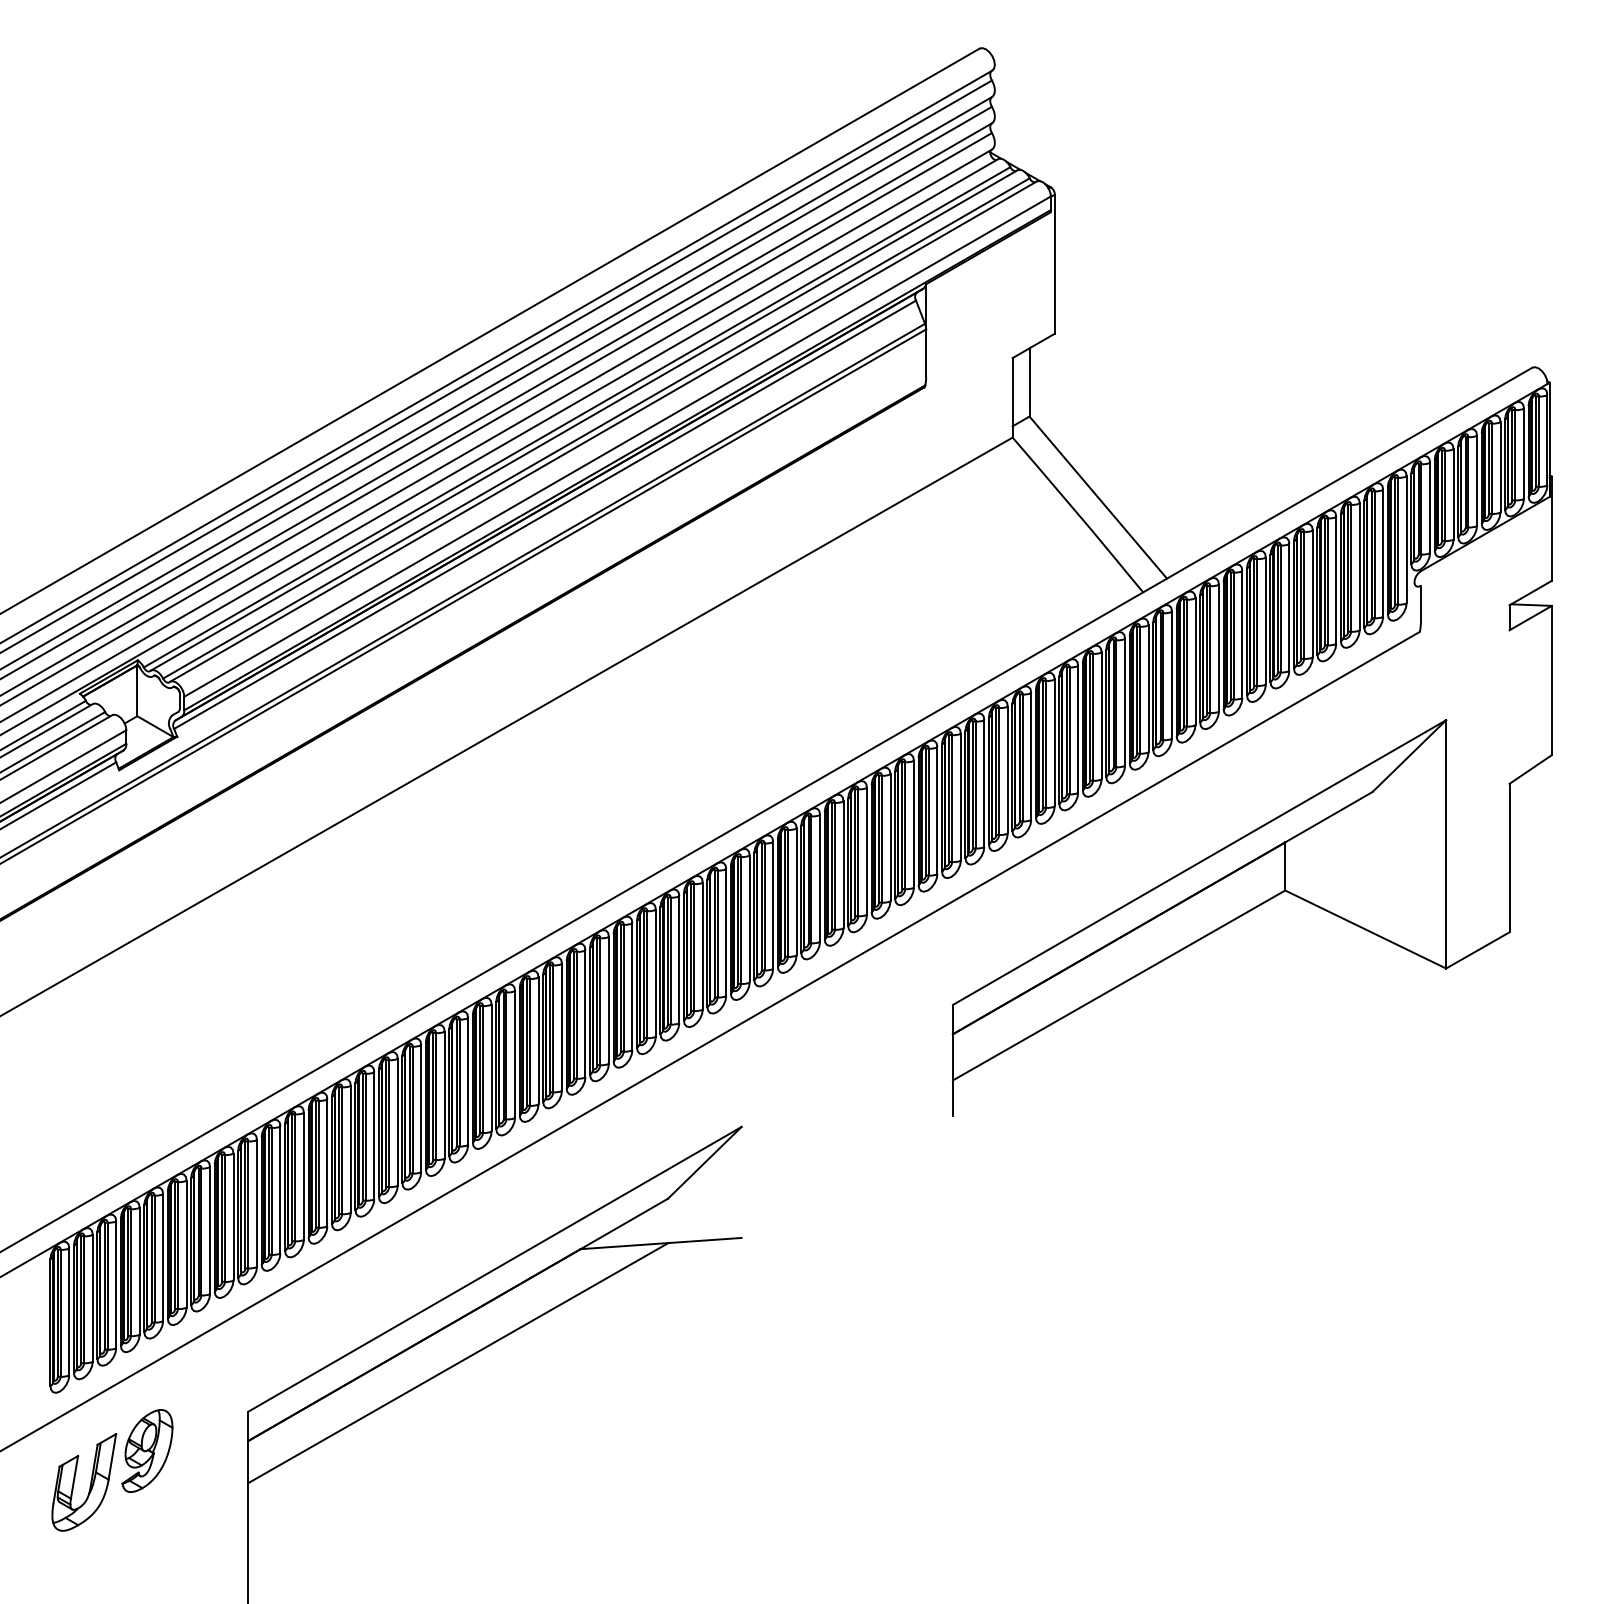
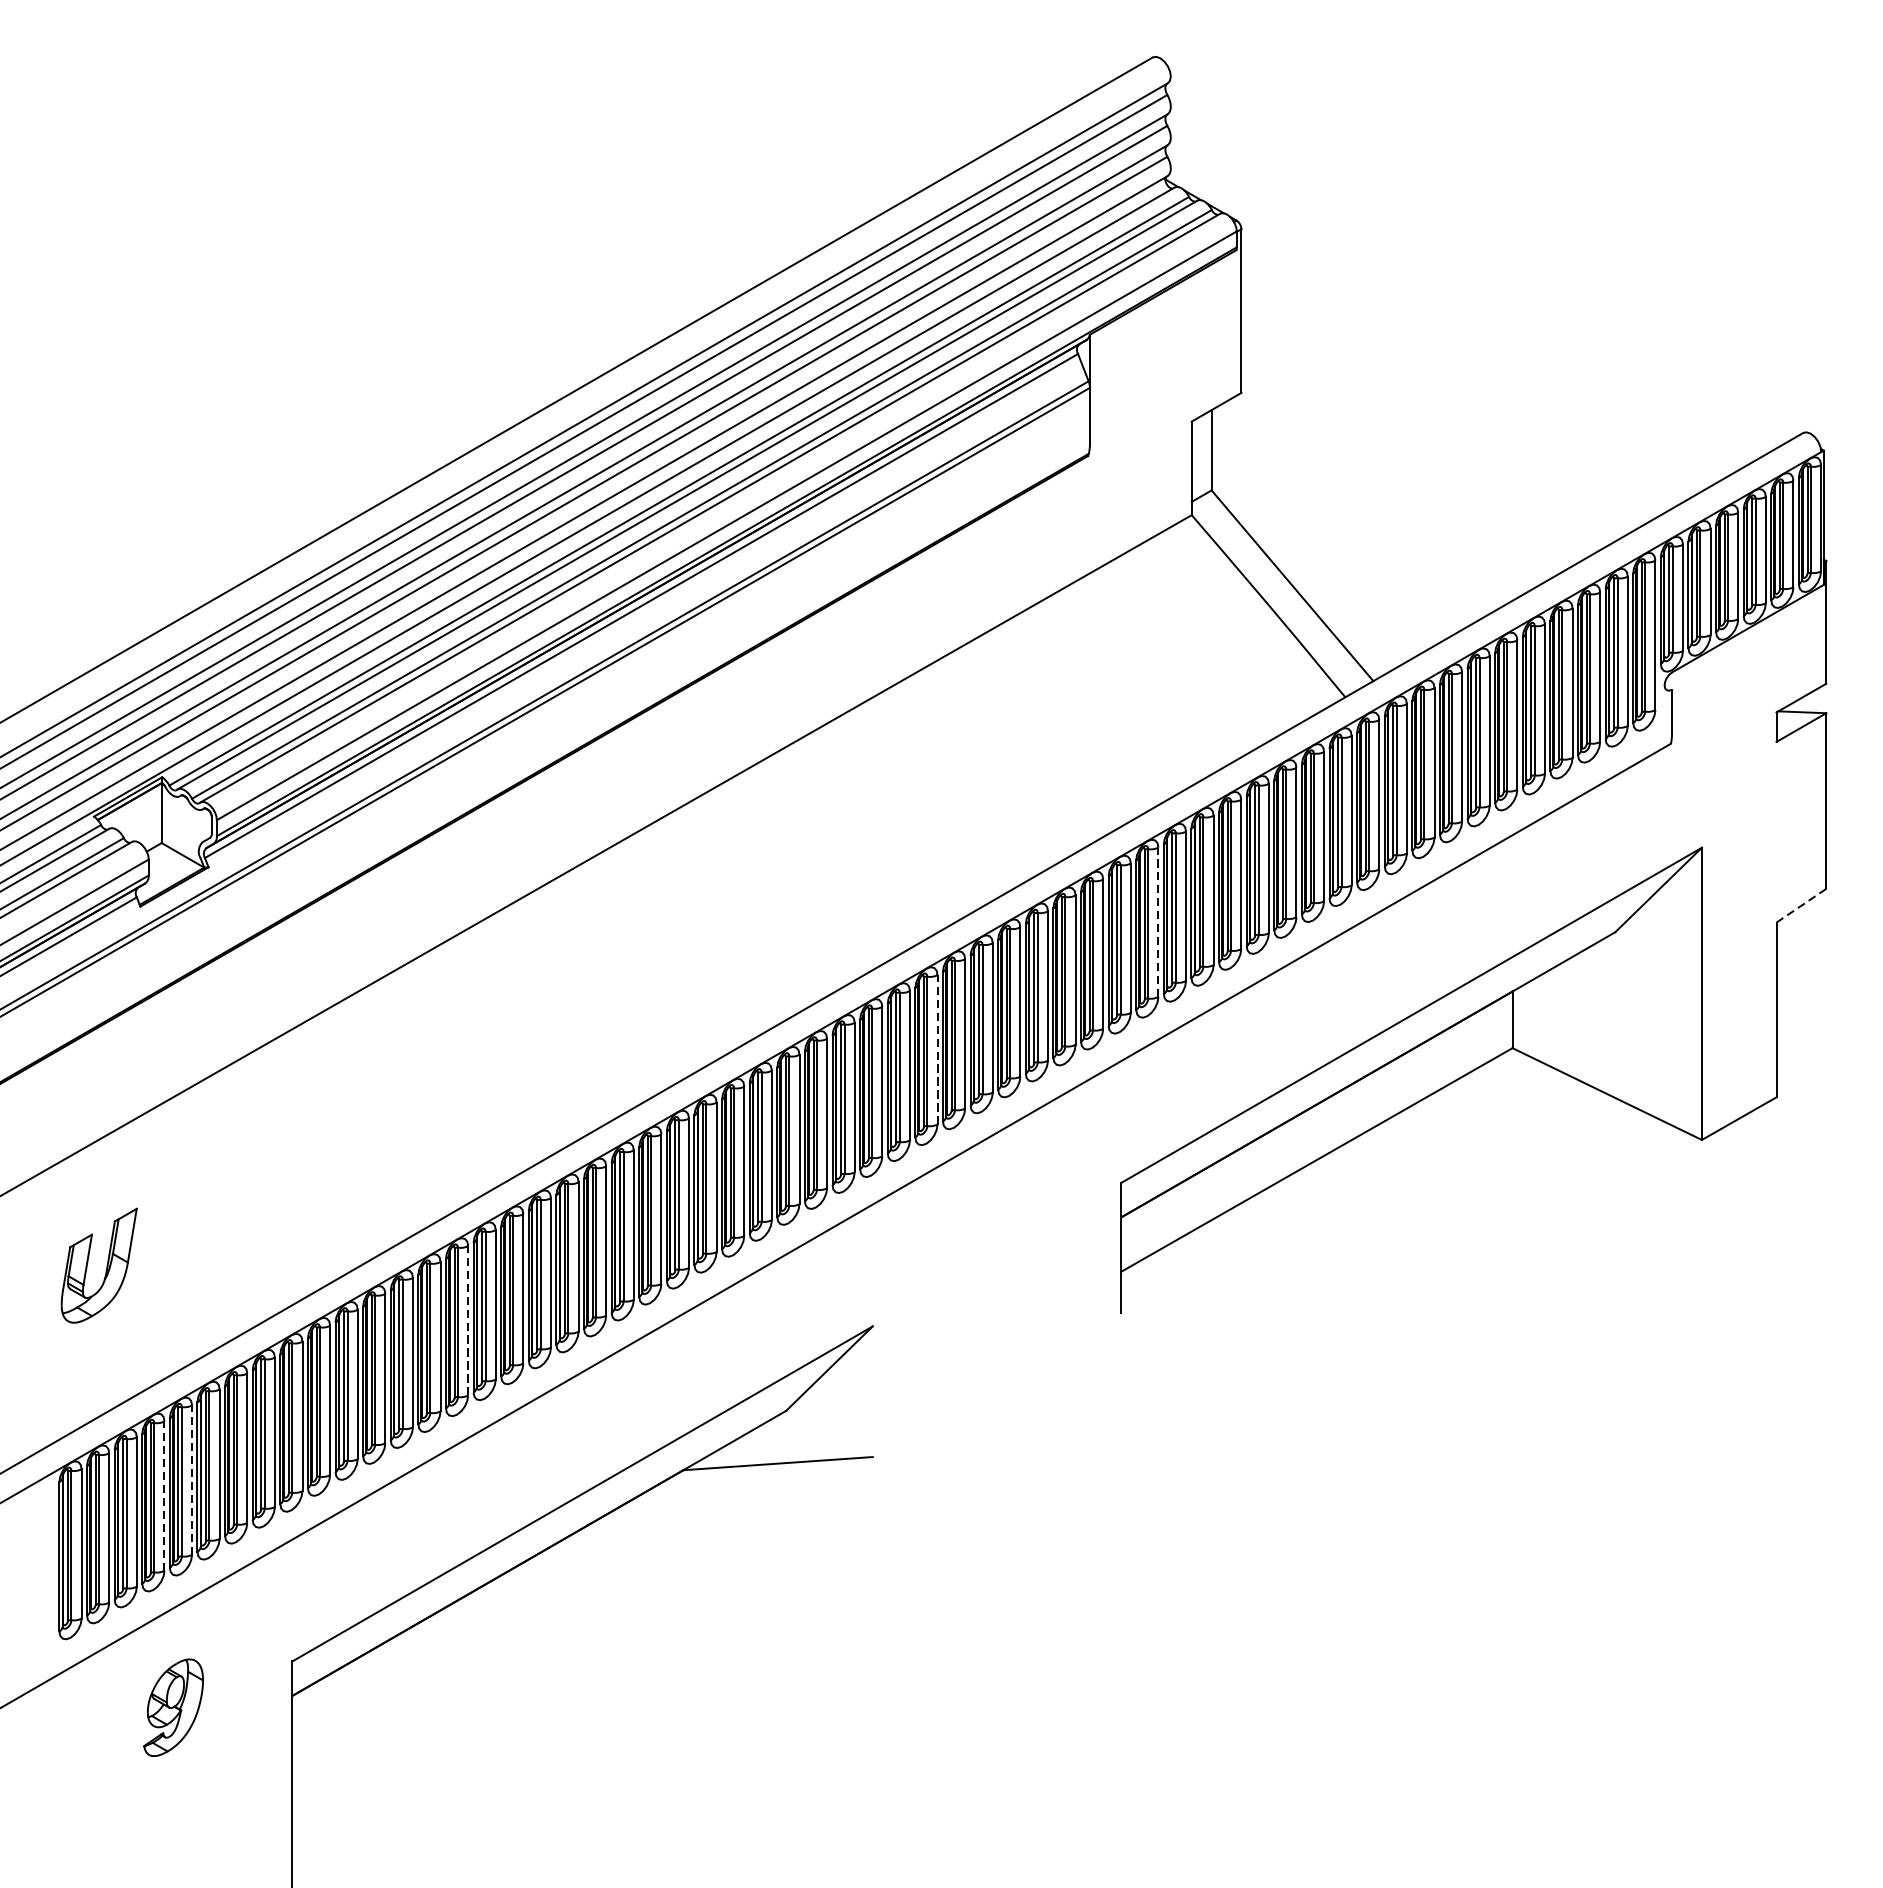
line: (1530, 769) -> (1801, 905), solid -> dashed
line: (984, 783) -> (1158, 922), solid -> dashed
line: (796, 891) -> (937, 1049), solid -> dashed
line: (397, 1121) -> (467, 1319), solid -> dashed
line: (163, 1257) -> (192, 1480), solid -> dashed
line: (139, 1270) -> (164, 1495), solid -> dashed
line: (458, 1363) -> (539, 1604), removed
part: (84, 1482) -> (99, 1265), moved

